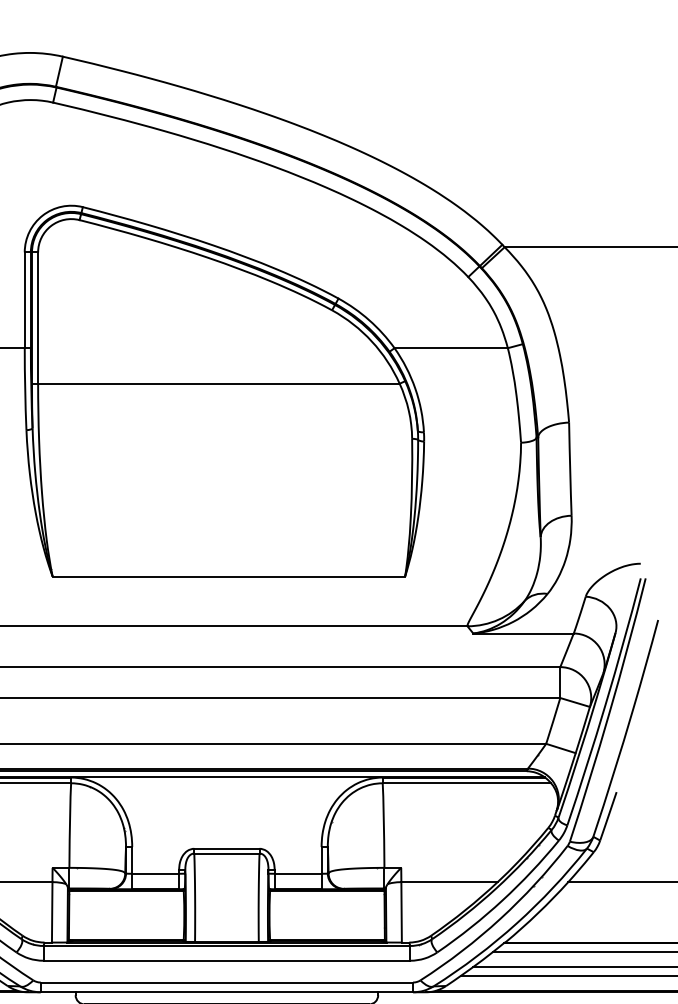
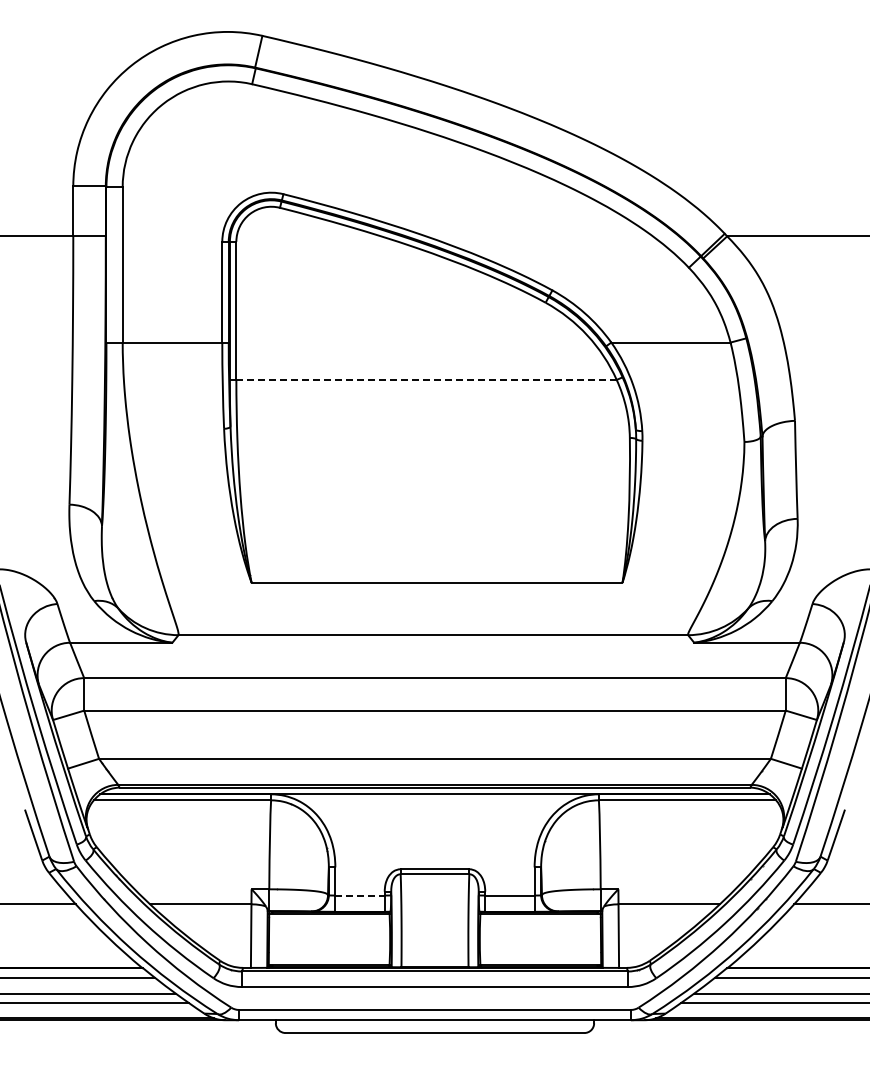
line: (219, 383) -> (427, 379), solid -> dashed
line: (156, 873) -> (360, 895), solid -> dashed

